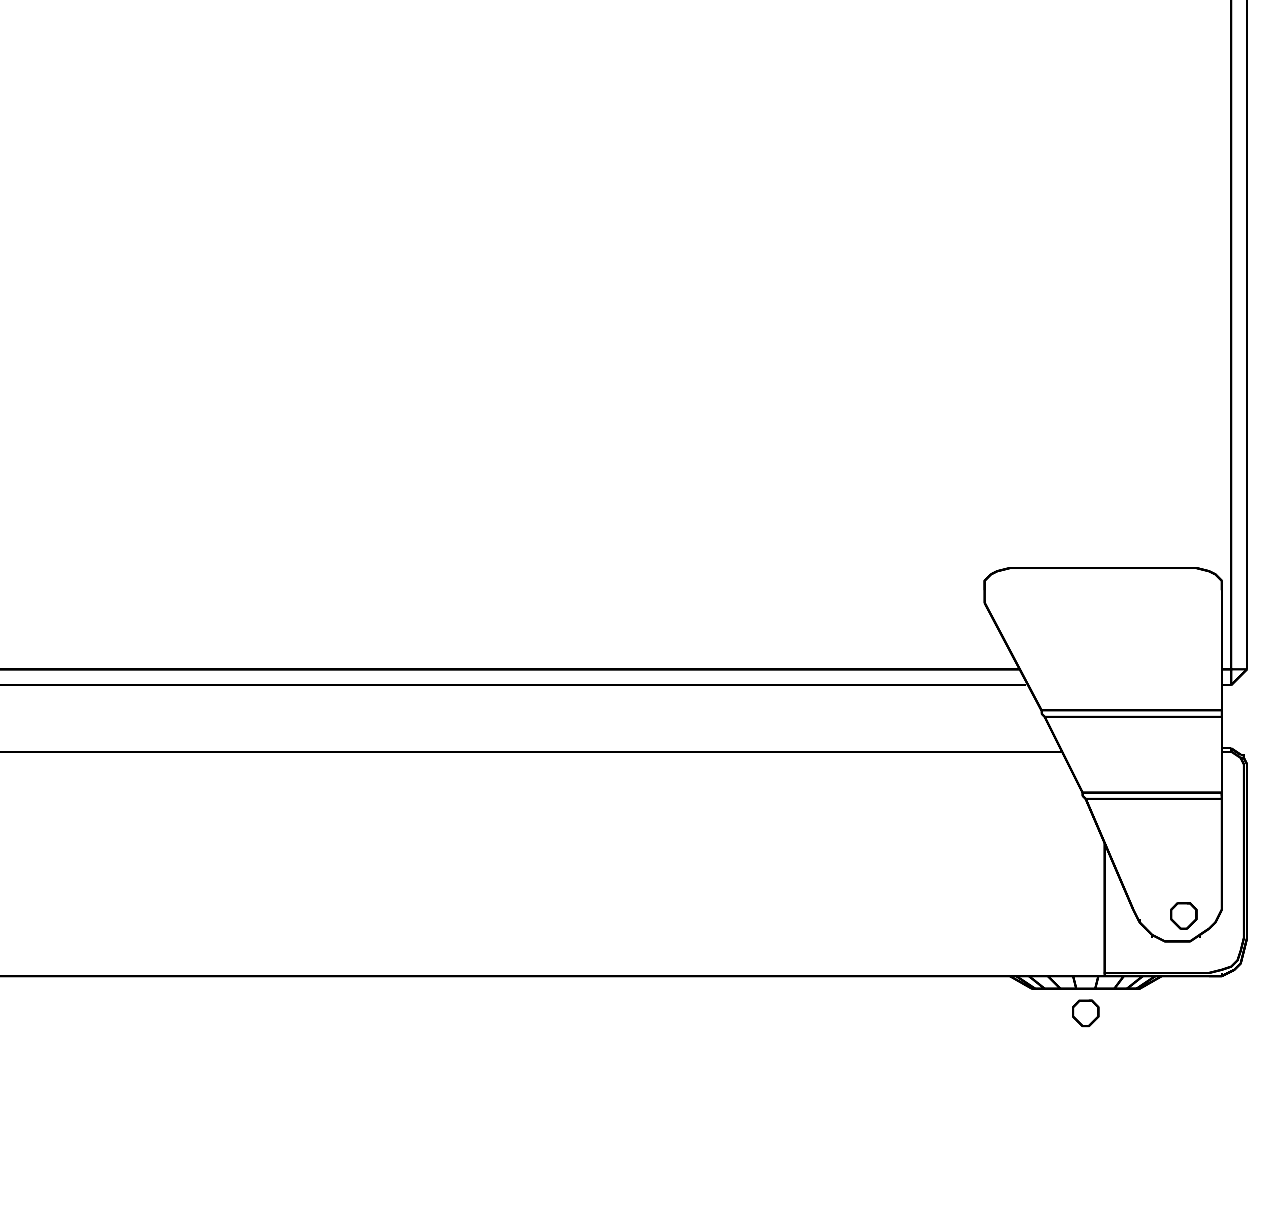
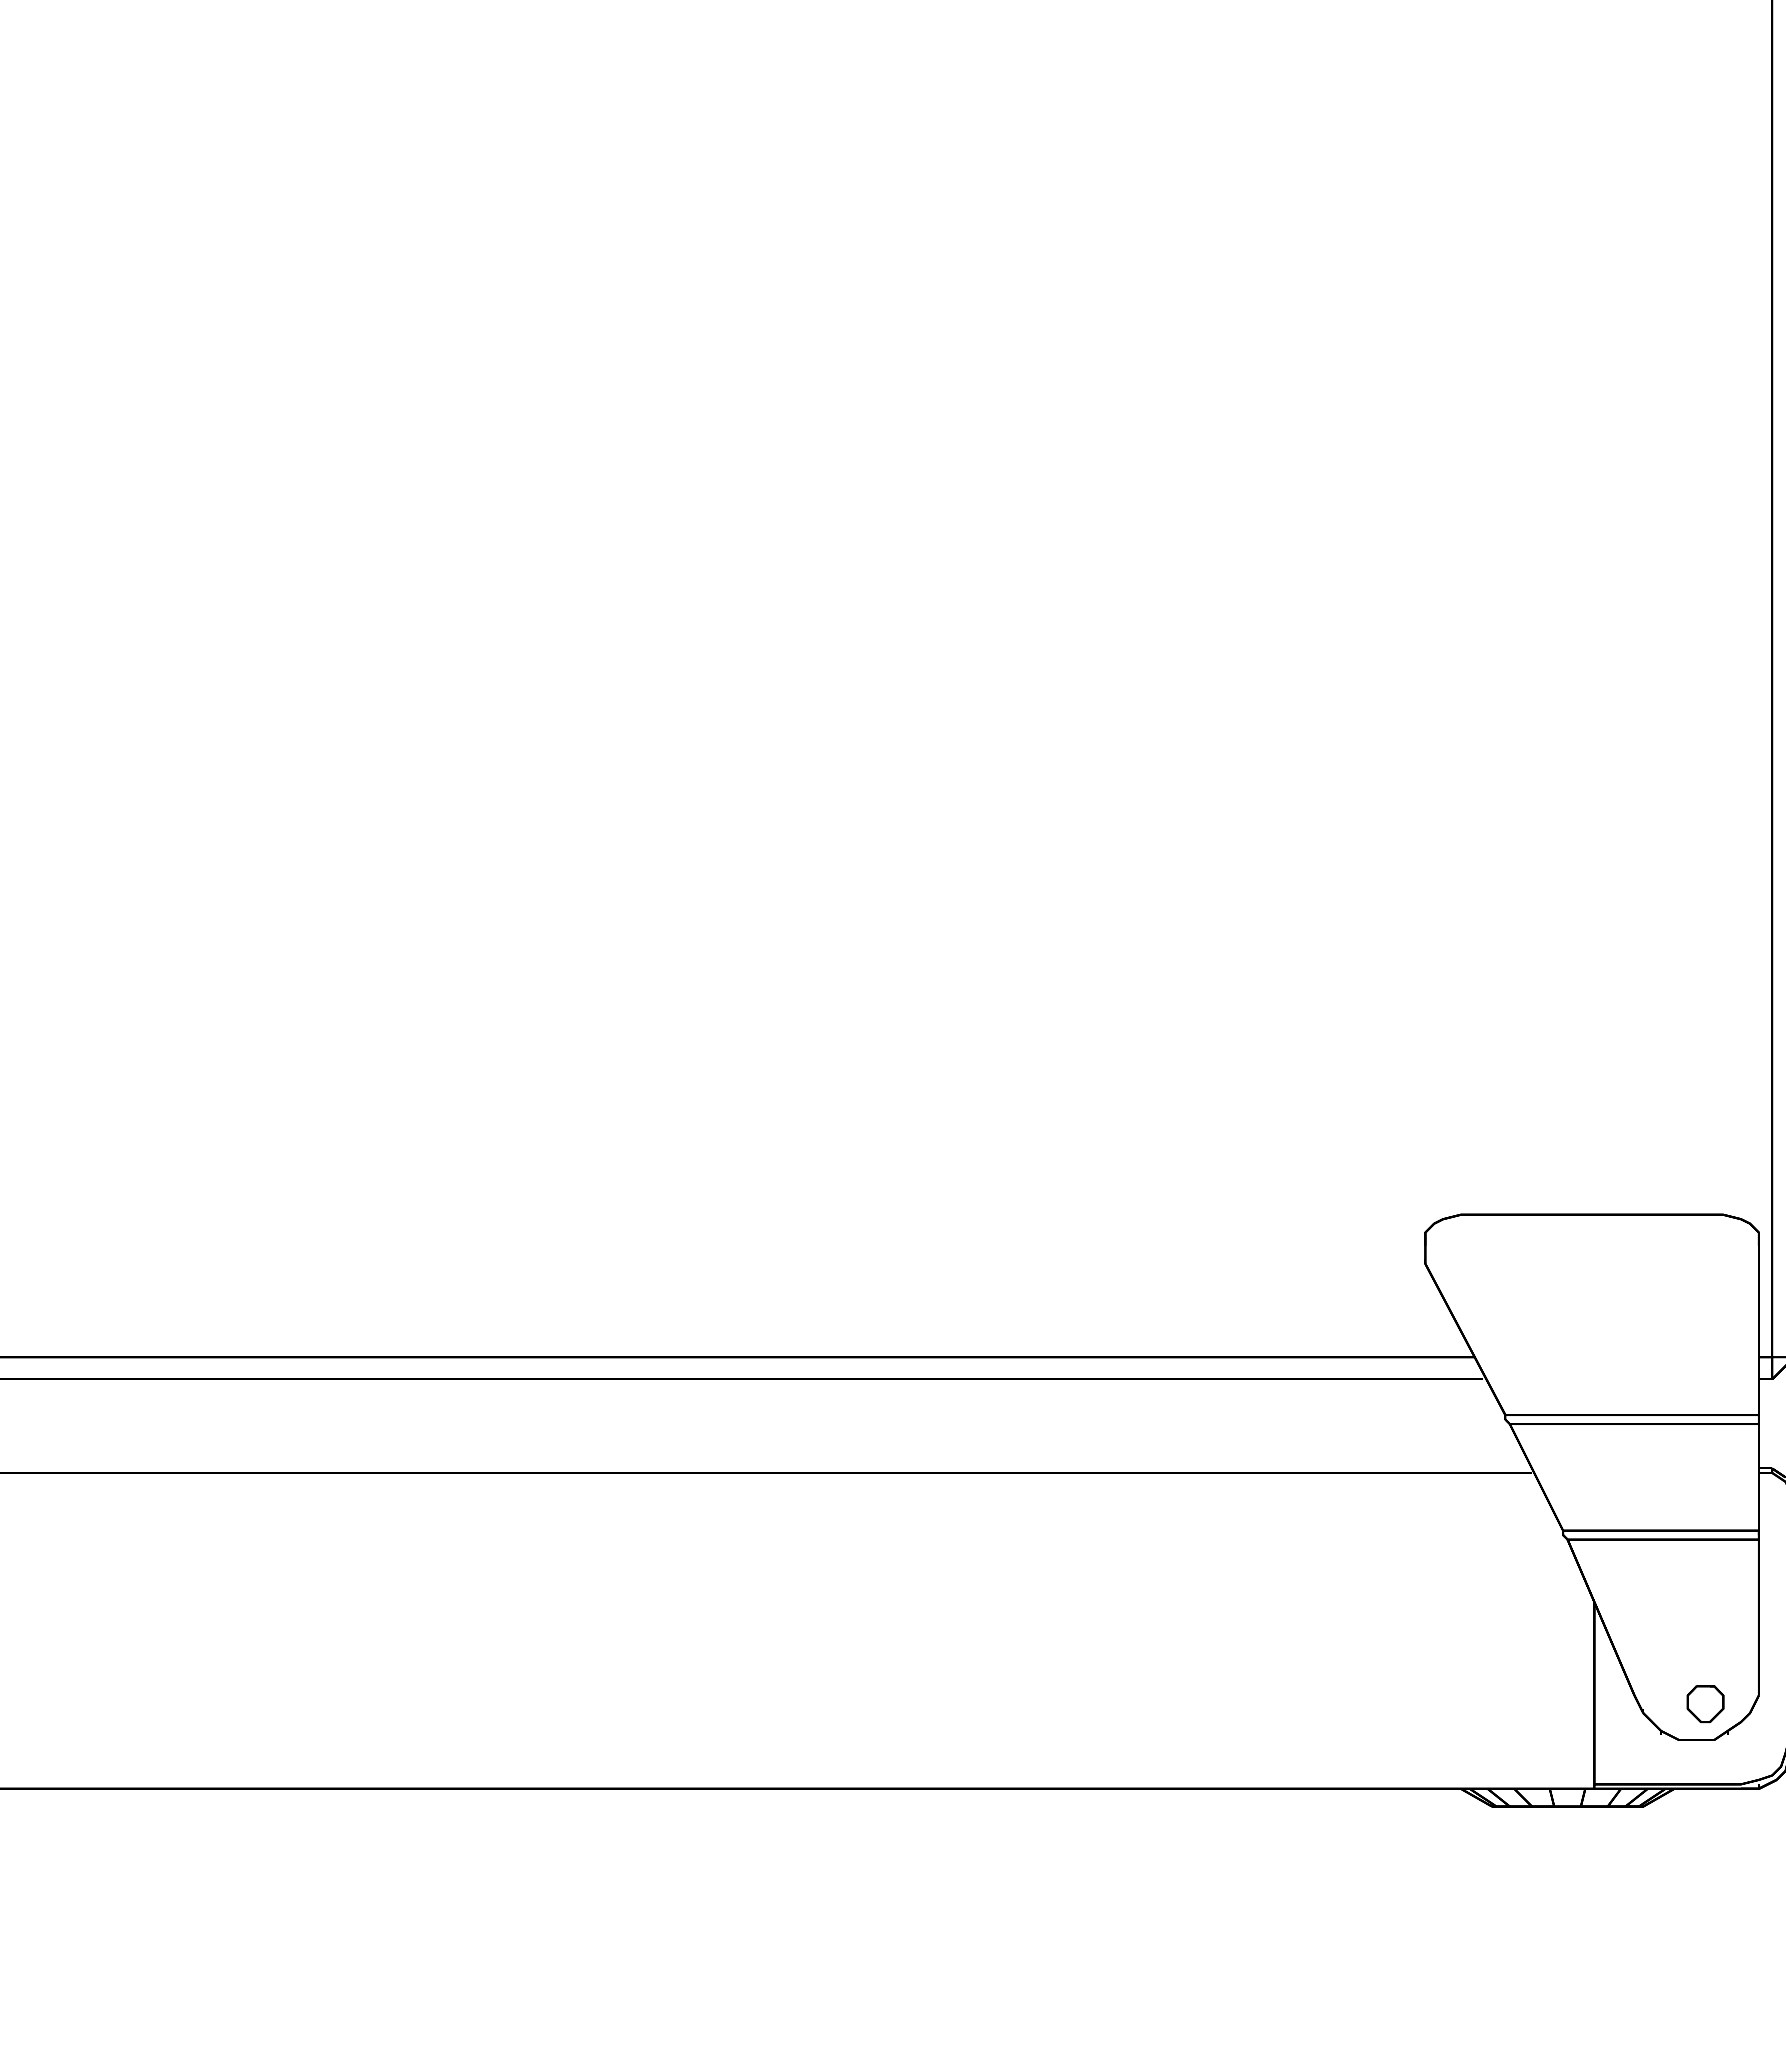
part: (1085, 1012) -> (1567, 1840), removed

